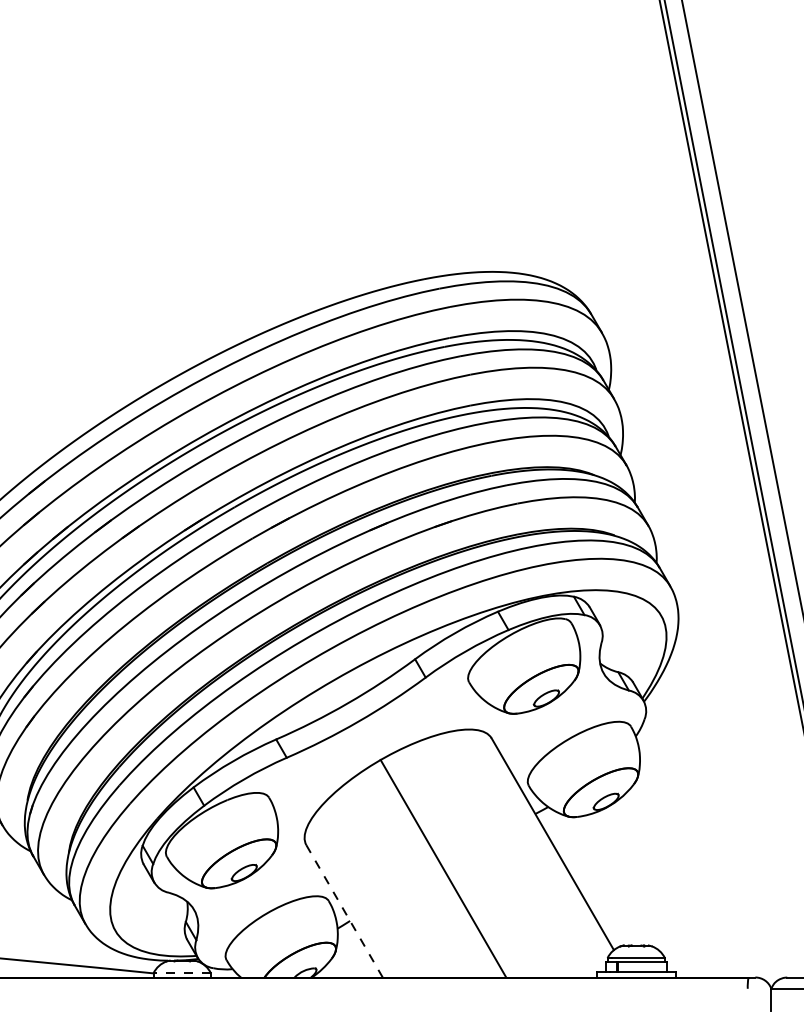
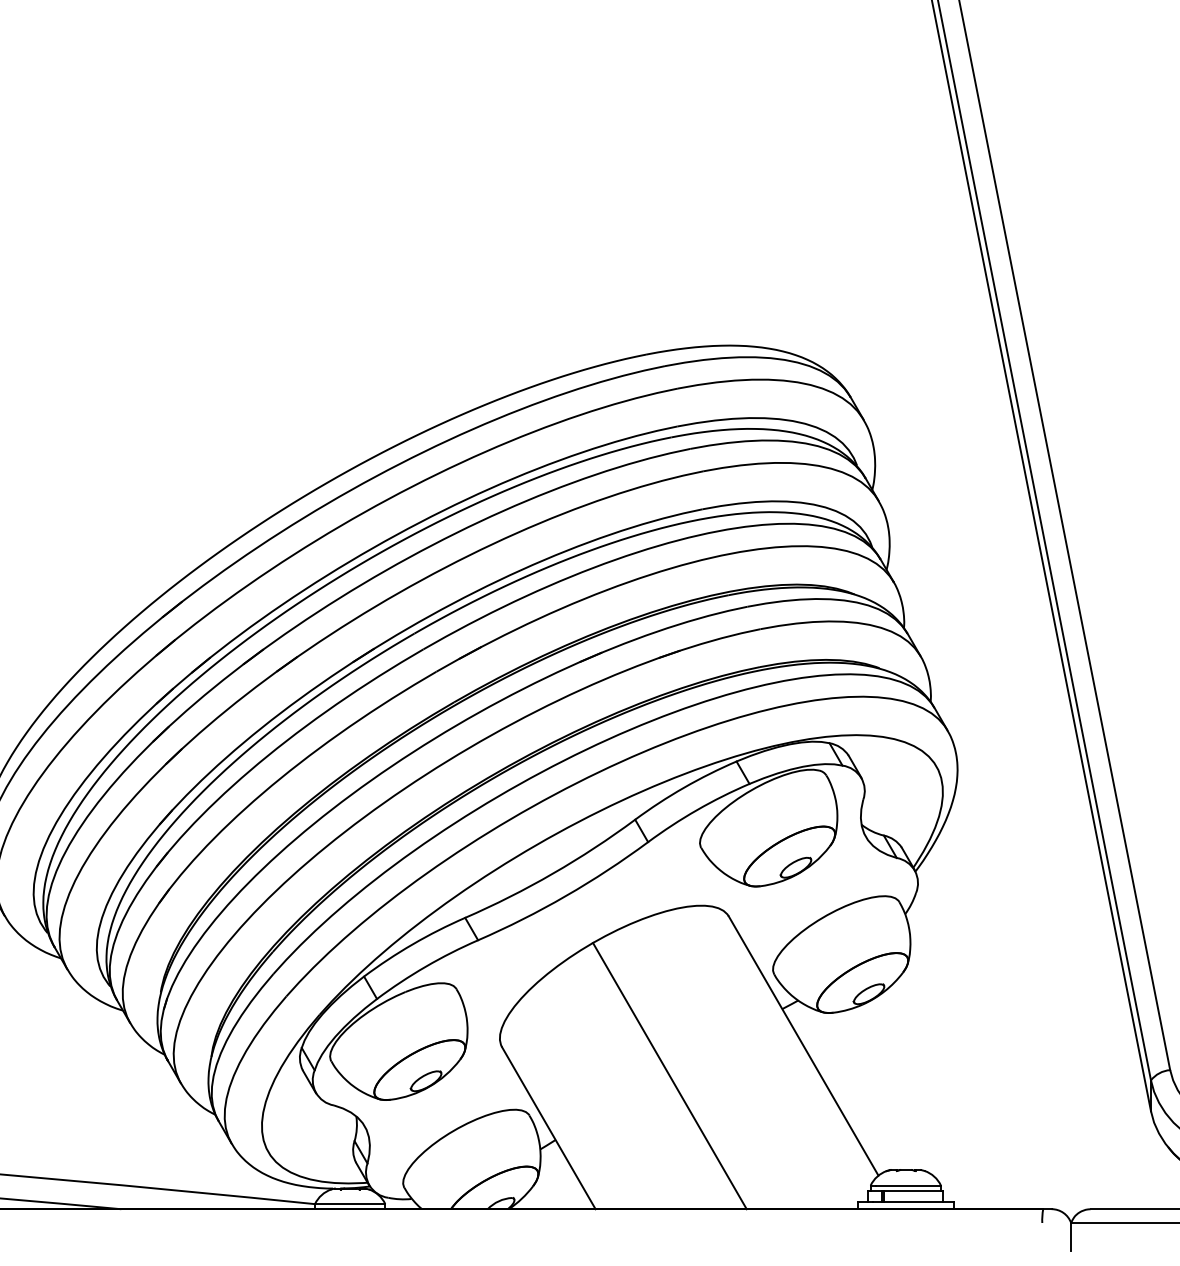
line: (344, 911) -> (548, 1128), dashed -> solid
line: (181, 973) -> (349, 1204), dashed -> solid

